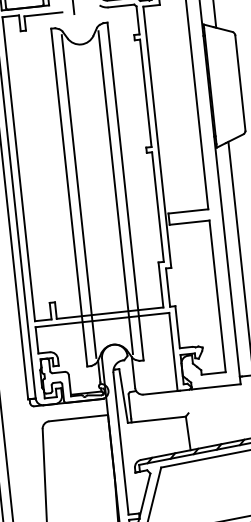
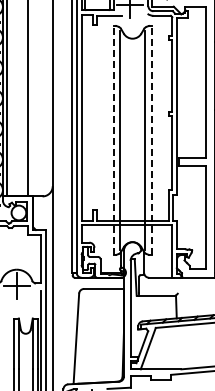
line: (125, 190) -> (151, 139), solid -> dashed
line: (69, 196) -> (113, 139), solid -> dashed

